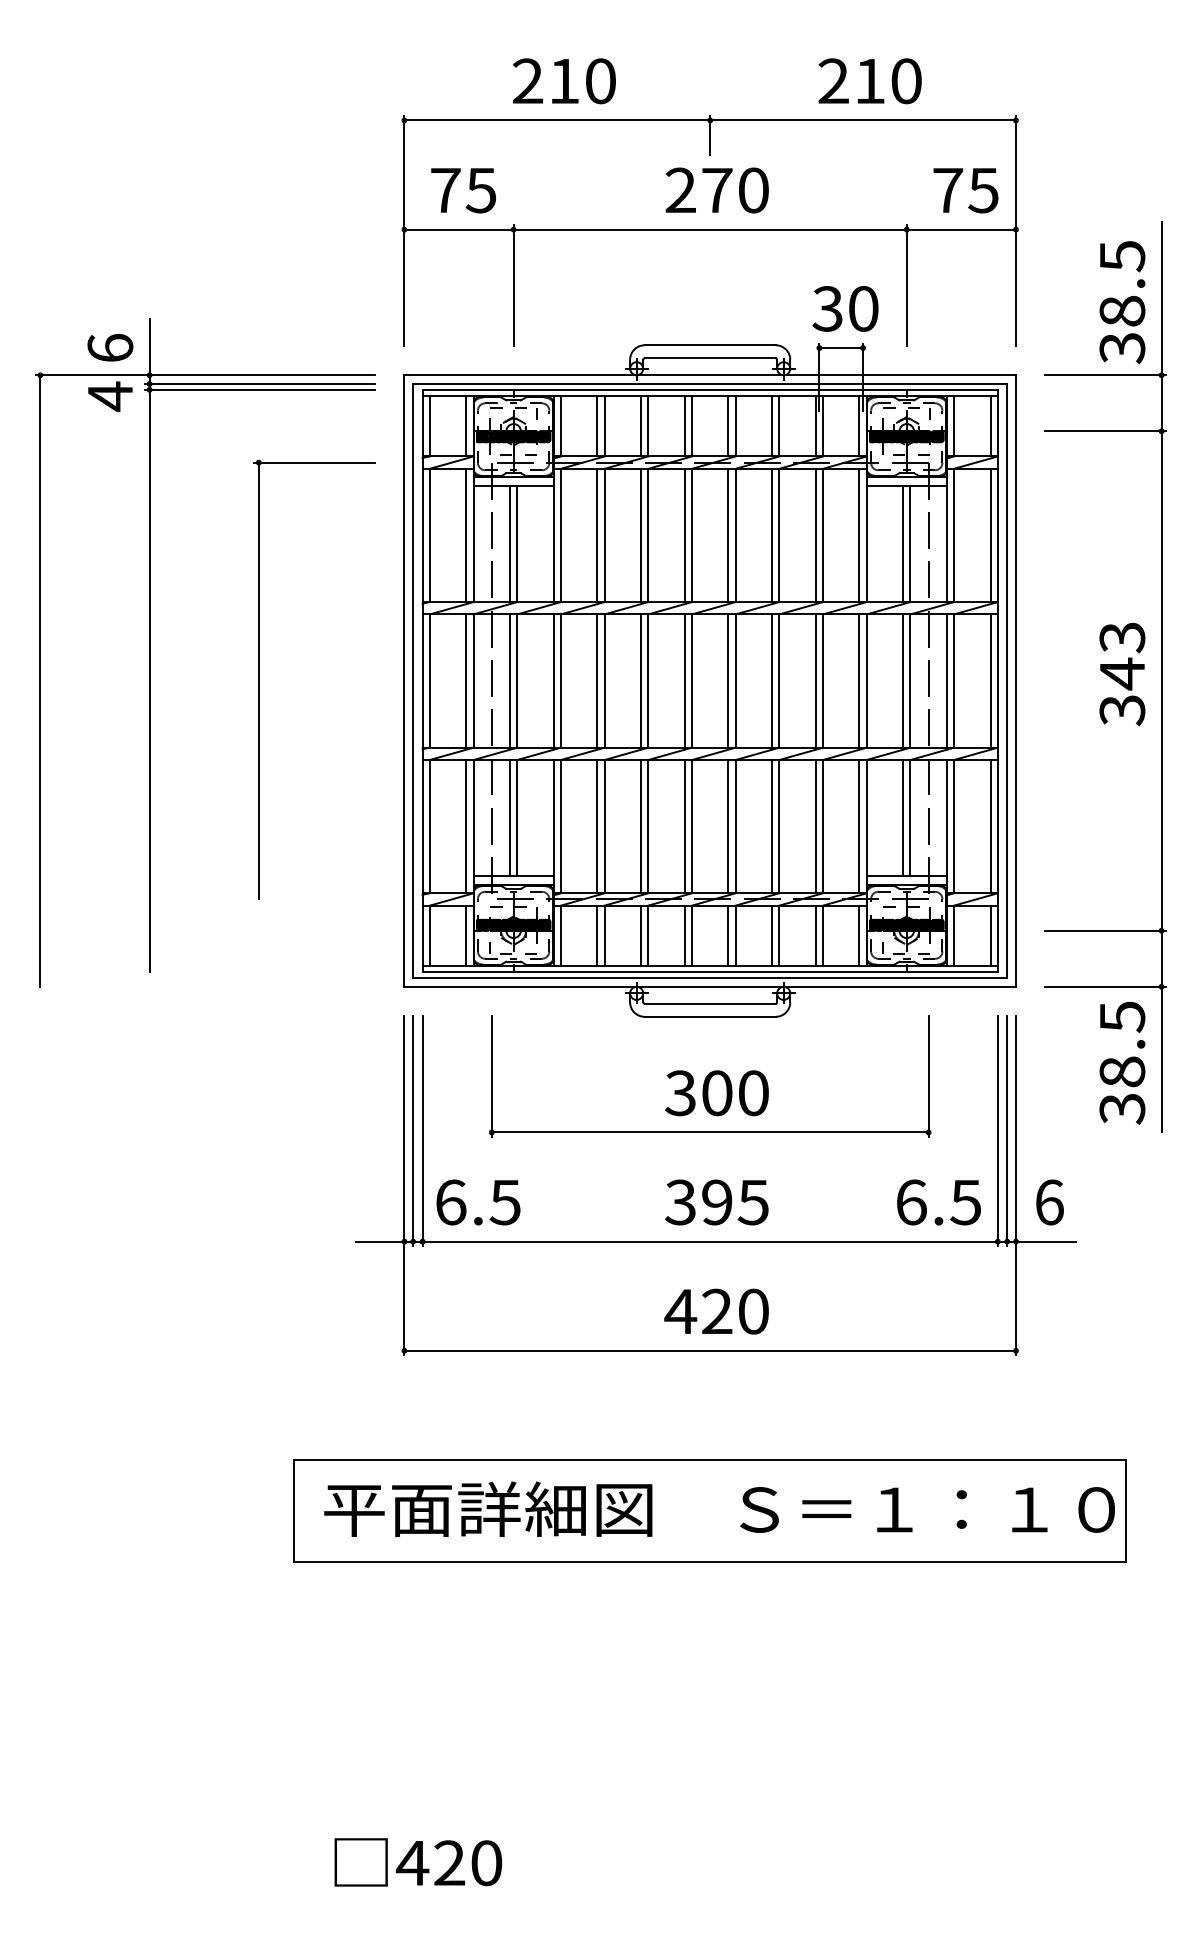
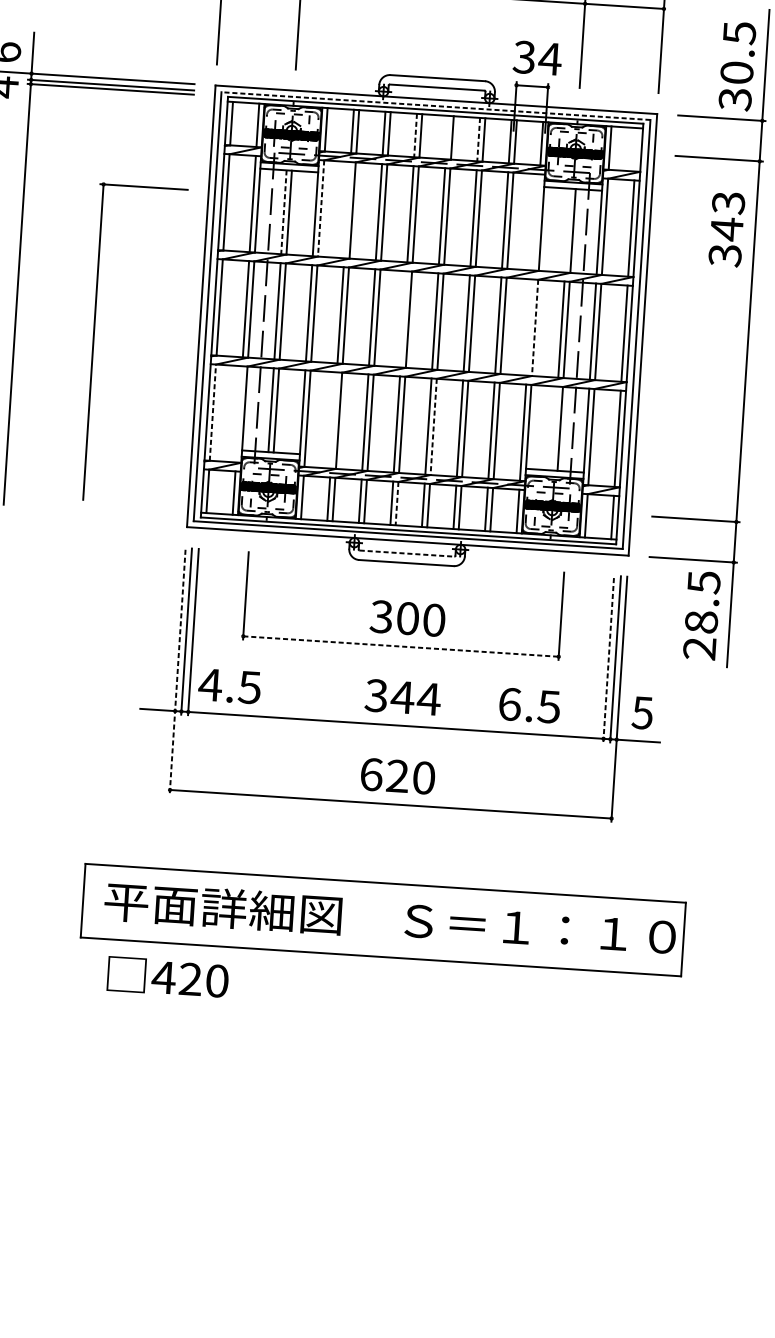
text: (863, 308) -> (550, 58), 30 -> 34
text: (1122, 310) -> (737, 72), 38.5 -> 30.5
line: (709, 384) -> (435, 106), solid -> dashed
line: (684, 426) -> (415, 135), solid -> dashed
line: (728, 426) -> (447, 137), removed
line: (772, 426) -> (478, 139), solid -> dashed
line: (990, 426) -> (636, 149), removed
line: (560, 535) -> (320, 208), solid -> dashed
line: (597, 535) -> (347, 210), removed
line: (859, 535) -> (536, 222), removed
line: (903, 543) -> (568, 230), removed
line: (509, 544) -> (283, 212), solid -> dashed
text: (1122, 674) -> (726, 229), moved
part: (259, 679) -> (93, 341), moved
line: (684, 680) -> (403, 319), removed
line: (859, 680) -> (529, 327), removed
line: (866, 681) -> (534, 328), solid -> dashed
line: (903, 818) -> (555, 428), removed
line: (429, 826) -> (212, 412), solid -> dashed
line: (466, 826) -> (239, 414), removed
line: (597, 826) -> (333, 420), removed
line: (735, 826) -> (433, 426), solid -> dashed
line: (692, 936) -> (397, 504), solid -> dashed
line: (710, 1003) -> (407, 553), solid -> dashed
text: (1122, 1108) -> (699, 648), 38.5 -> 28.5
line: (997, 1130) -> (608, 658), solid -> dashed
line: (710, 1132) -> (401, 646), solid -> dashed
line: (404, 1185) -> (177, 670), solid -> dashed
text: (450, 1202) -> (210, 685), 6.5 -> 4.5
text: (734, 1202) -> (415, 698), 395 -> 344
text: (938, 1202) -> (529, 705), moved
text: (1048, 1202) -> (642, 712), 6 -> 5
text: (680, 1311) -> (371, 774), 420 -> 620
text: (418, 1862) -> (168, 977), moved

